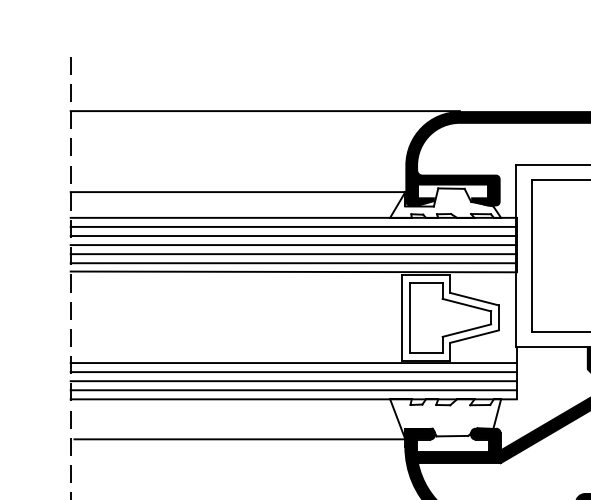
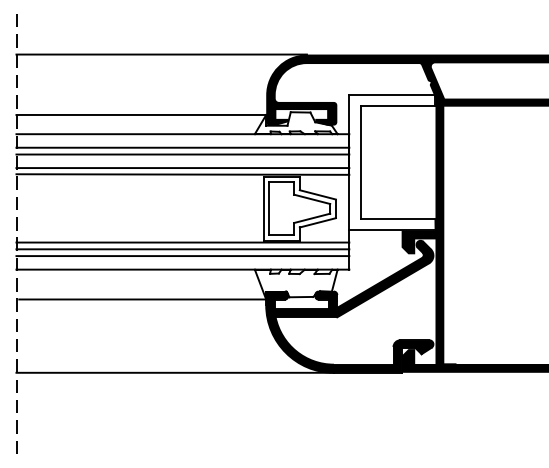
line: (293, 226) -> (182, 140), removed
line: (293, 254) -> (182, 161), removed
line: (293, 389) -> (182, 262), removed

